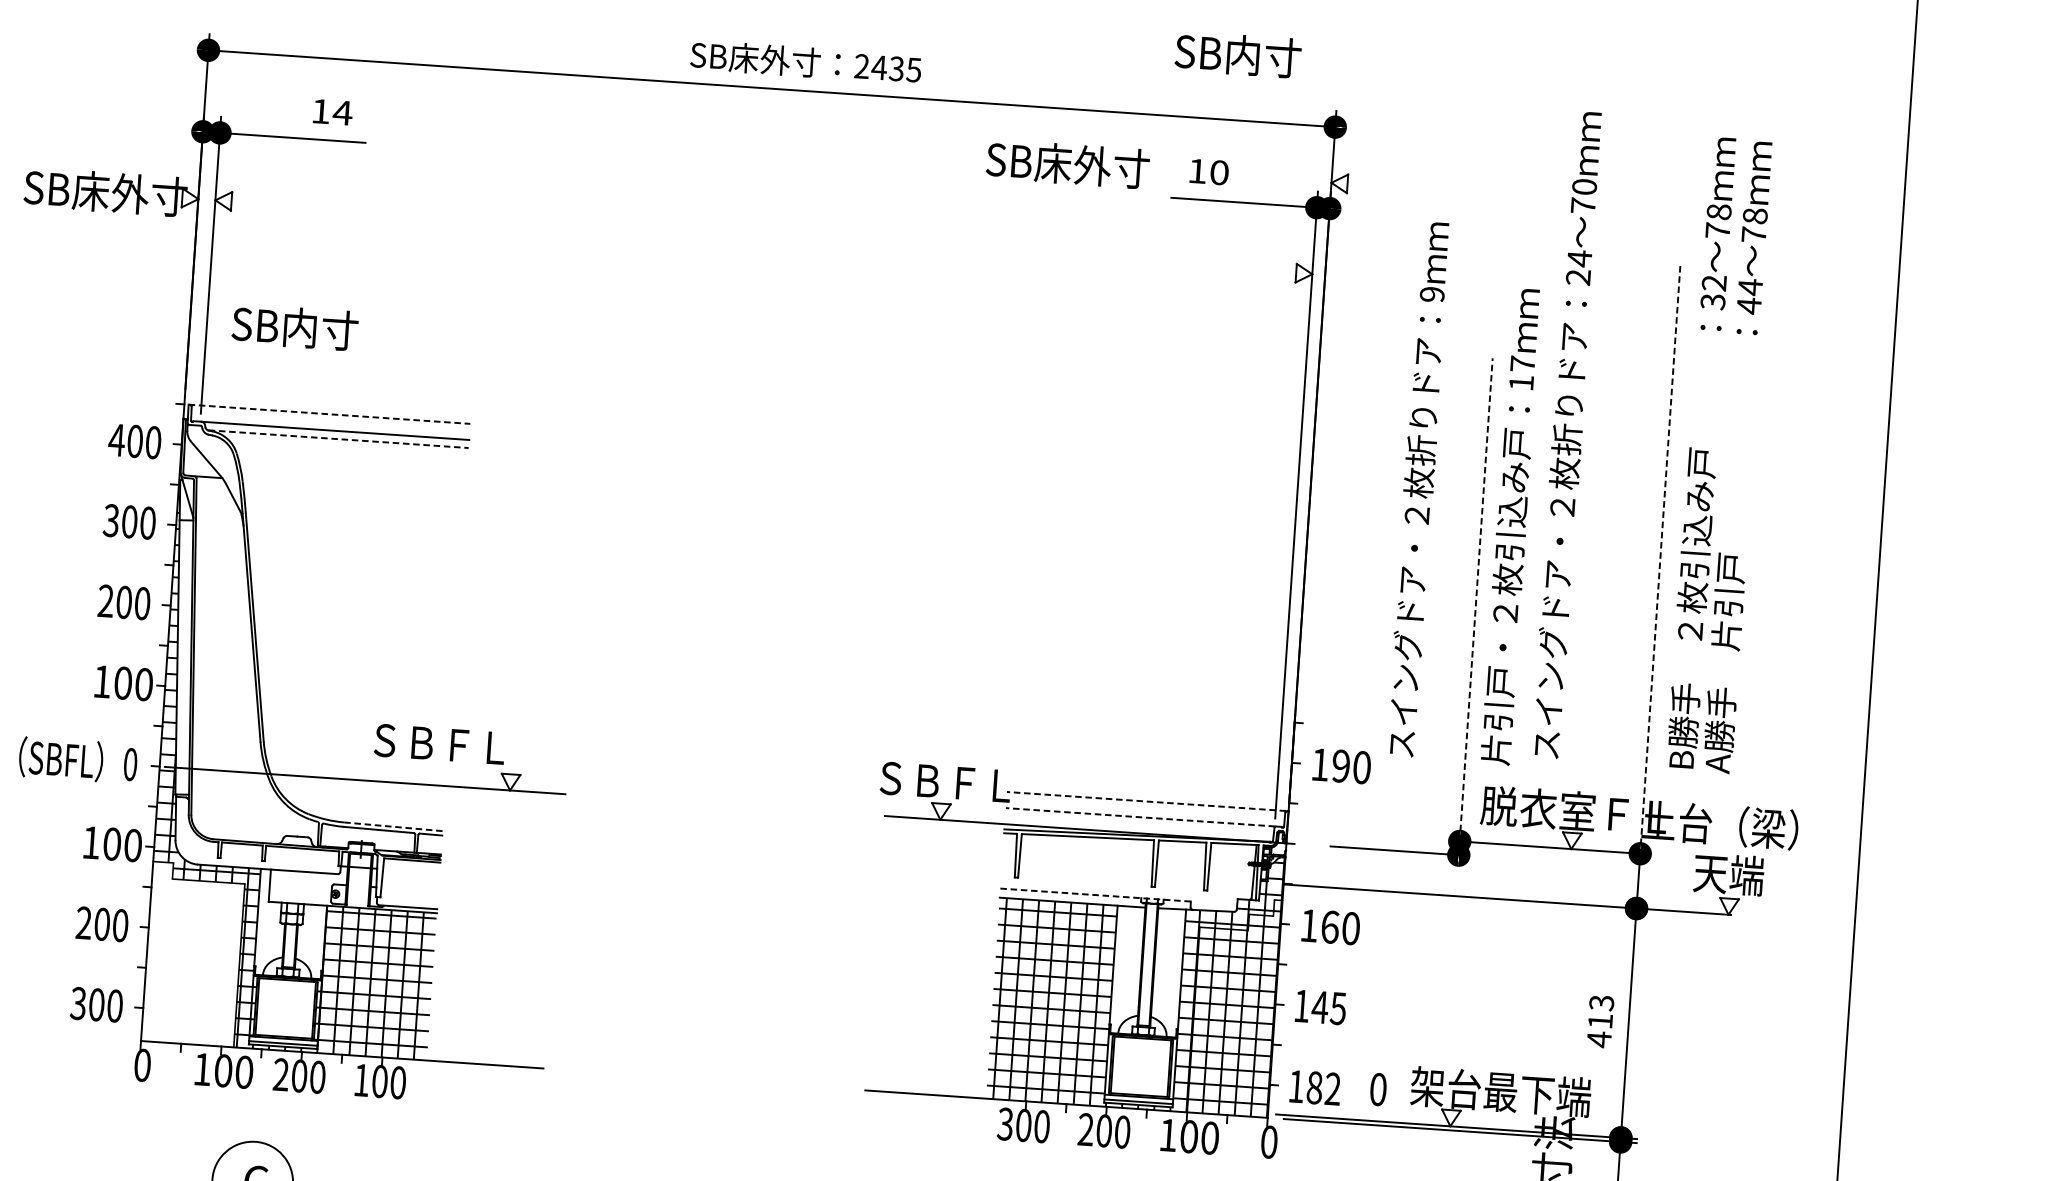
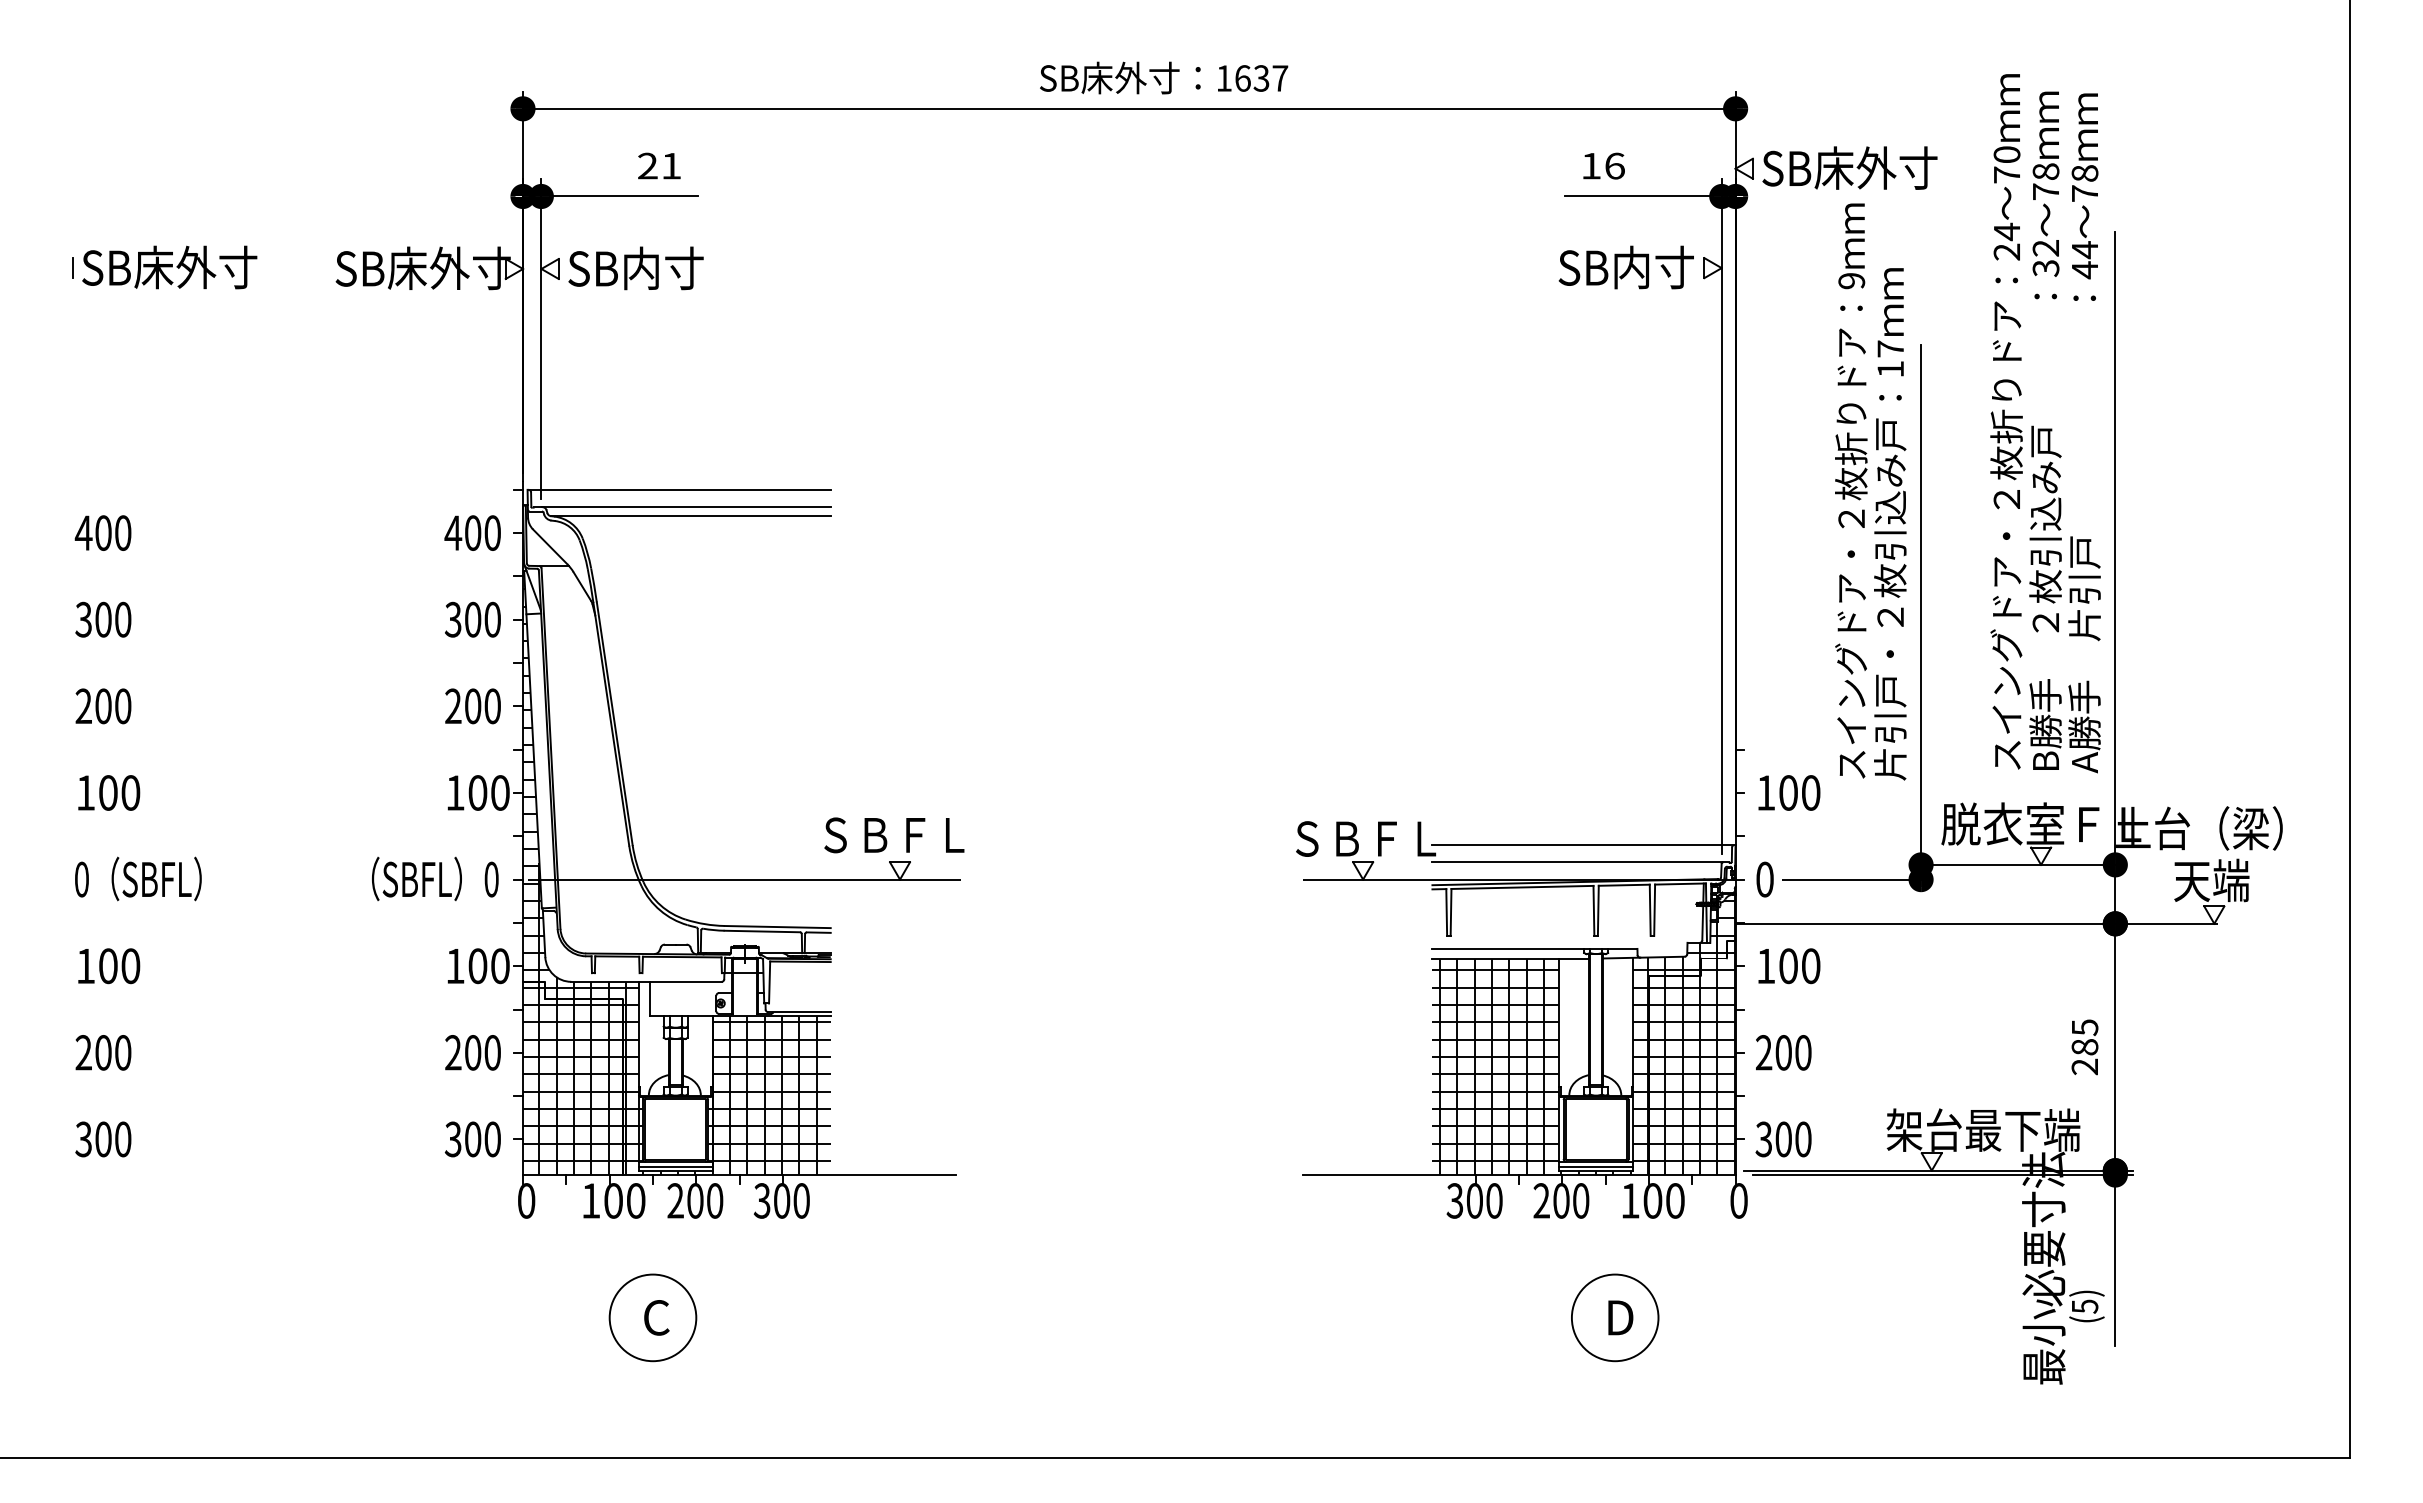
text: (1237, 54) -> (1625, 267), moved
text: (888, 68) -> (1252, 78), 2435 -> 1637
text: (332, 111) -> (660, 165), 14 -> 21
text: (1067, 163) -> (1849, 167), moved
text: (1219, 172) -> (1614, 165), 10 -> 16
text: (294, 327) -> (635, 268), moved
line: (329, 413) -> (679, 489), dashed -> solid
line: (338, 438) -> (690, 515), dashed -> solid
text: (1719, 455) -> (2064, 432), moved
text: (1511, 527) -> (1890, 524), moved
line: (1660, 560) -> (2115, 549), dashed -> solid
line: (1476, 599) -> (1921, 604), dashed -> solid
text: (439, 744) -> (894, 835), moved
text: (1341, 765) -> (1788, 792), 190 -> 100
line: (1146, 801) -> (1582, 844), dashed -> solid
line: (1140, 817) -> (1577, 862), dashed -> solid
line: (393, 827) -> (777, 927), dashed -> solid
line: (1095, 894) -> (1534, 948), dashed -> solid
text: (1330, 927) -> (1788, 966), 160 -> 100
hatch: (193, 953) -> (572, 1077), added
text: (1320, 1007) -> (1783, 1052), 145 -> 200
text: (1600, 1021) -> (2084, 1047), 413 -> 285
text: (360, 1079) -> (761, 1200), 100 -> 300
text: (1314, 1087) -> (1783, 1139), 182 -> 300
text: (1377, 1089) -> (1764, 879), moved

